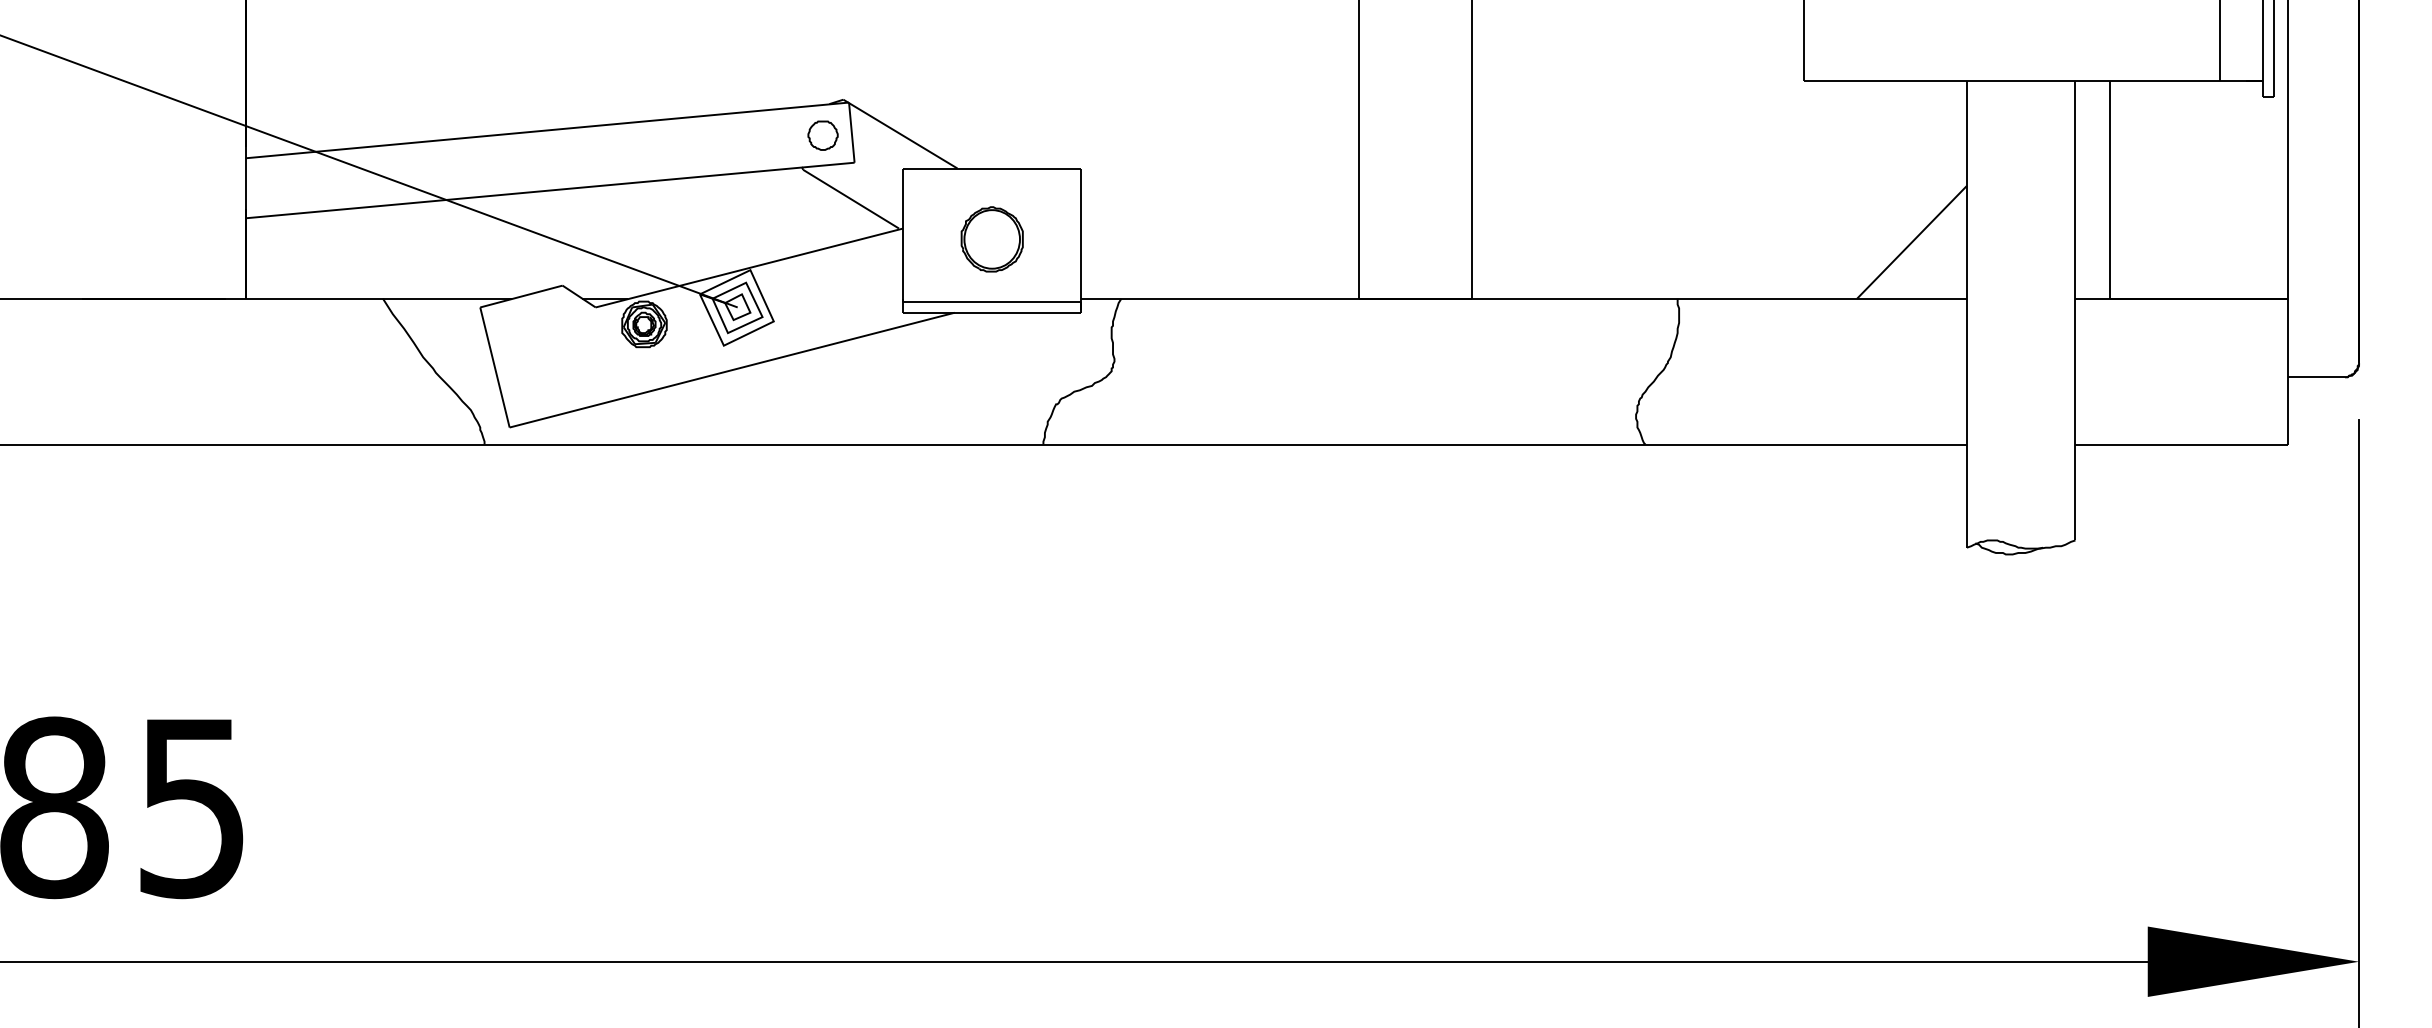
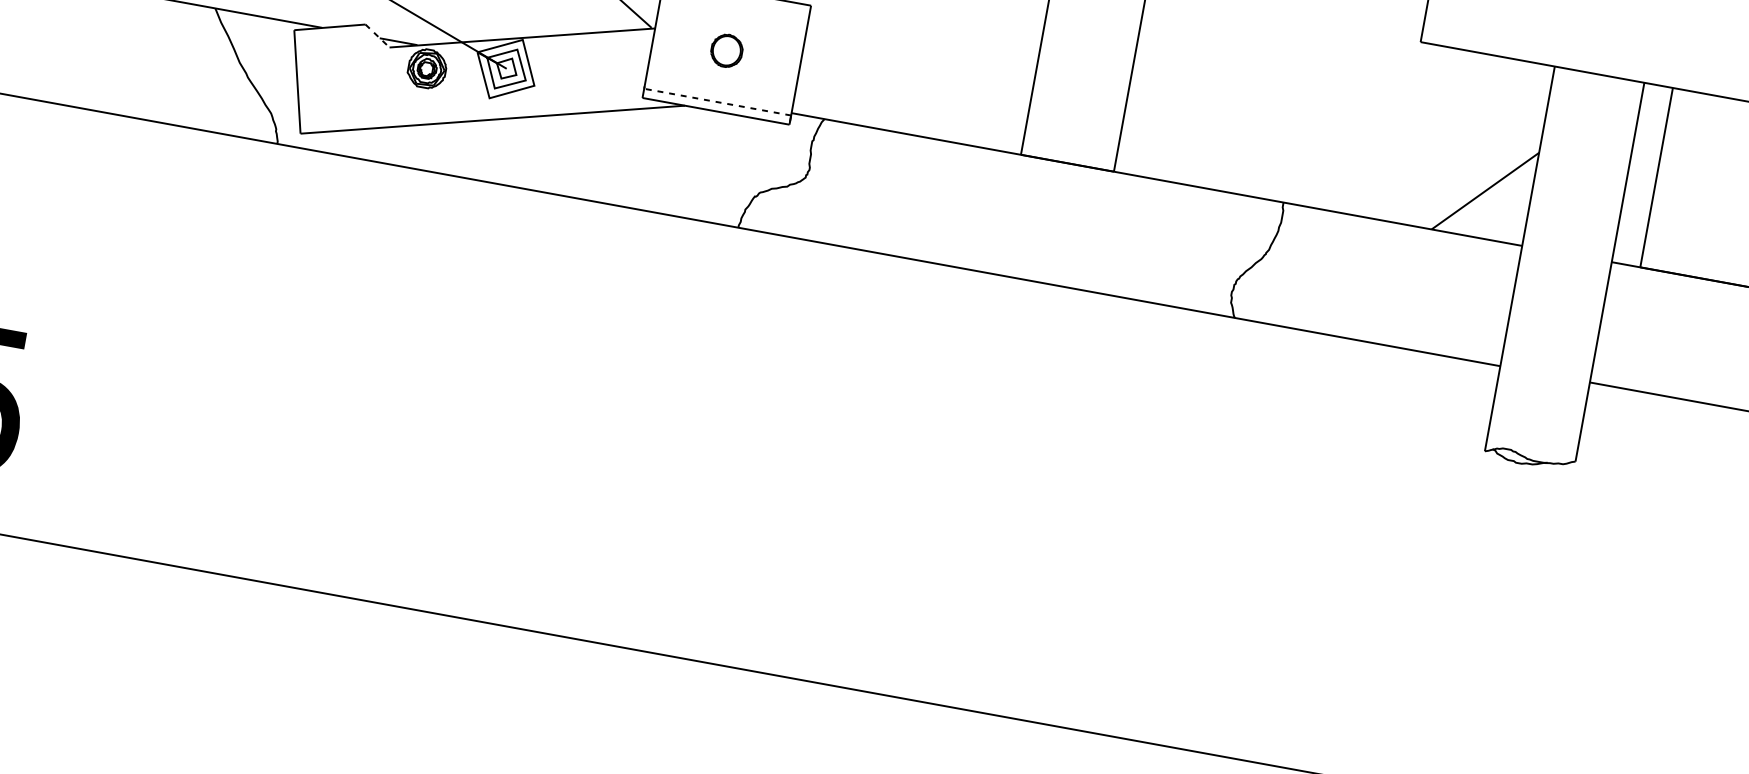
part: (991, 239) -> (726, 50), size x0.6
line: (579, 296) -> (377, 36), solid -> dashed
line: (991, 301) -> (717, 101), solid -> dashed

